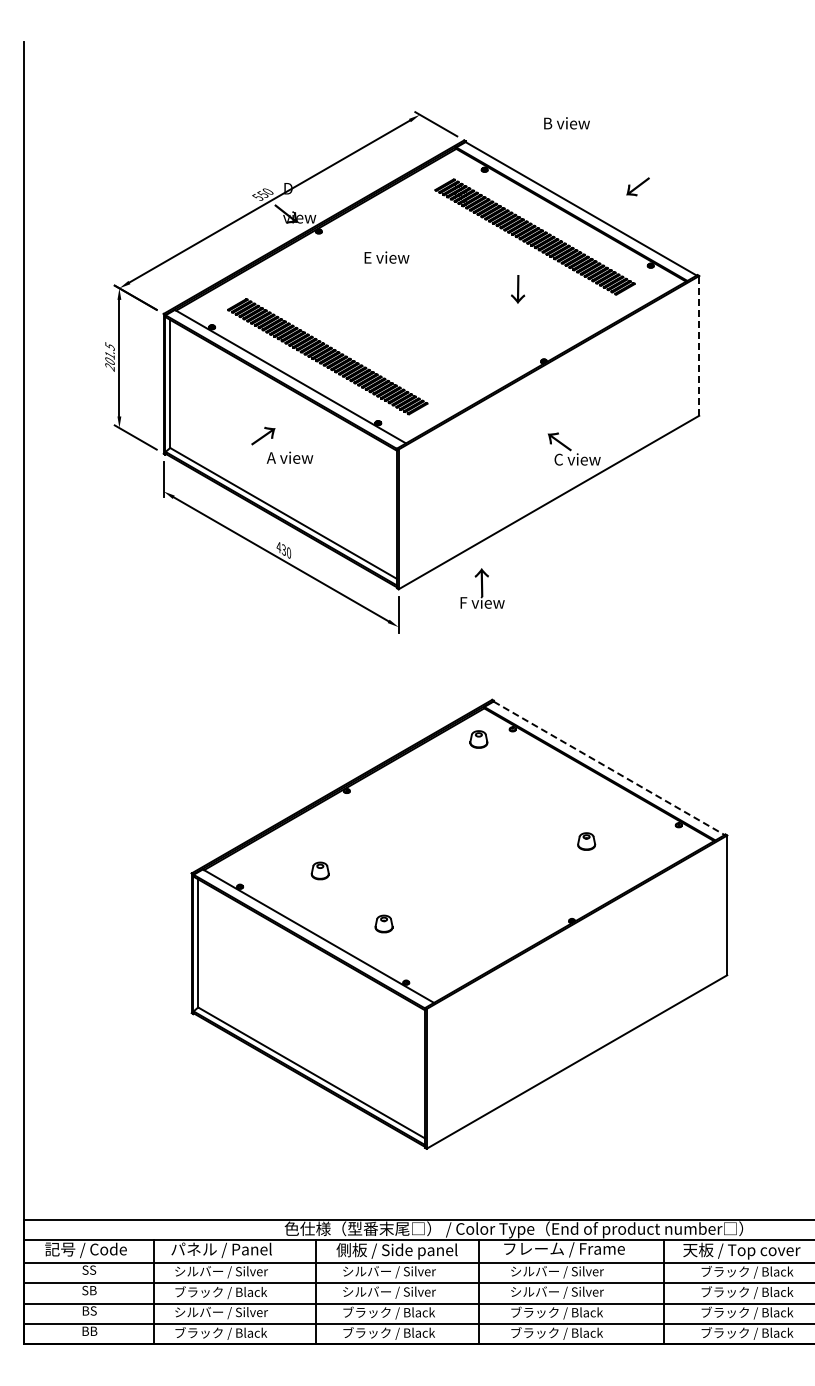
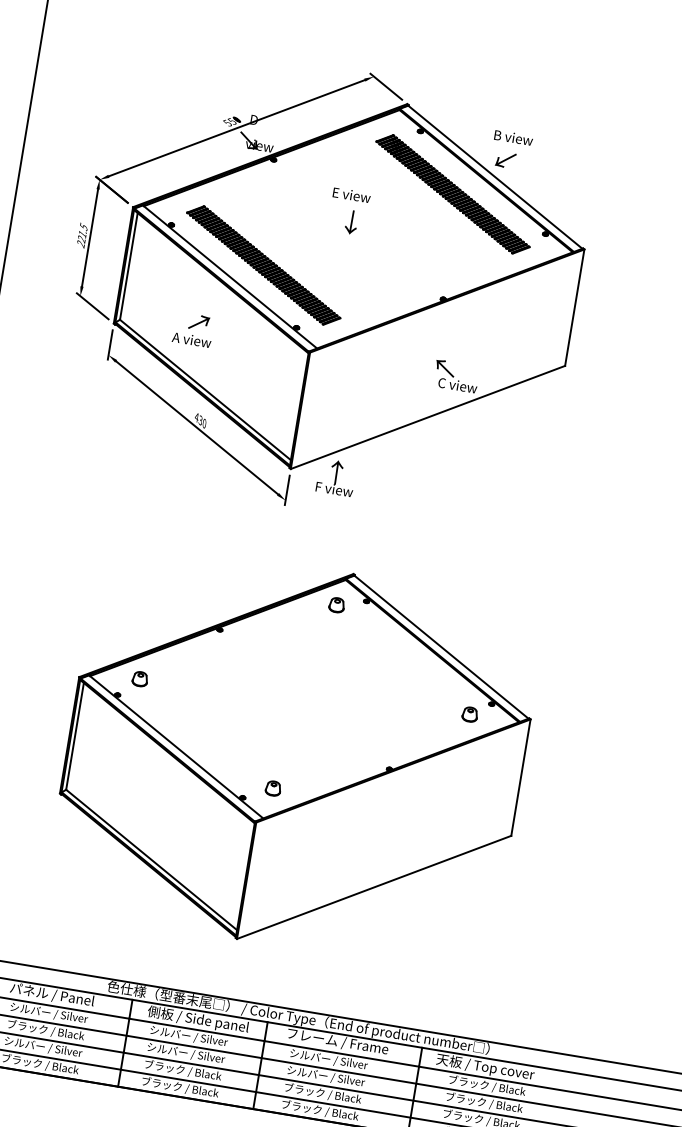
text: (566, 123) -> (513, 137), moved
text: (637, 186) -> (505, 159), moved
text: (386, 257) -> (351, 195), moved
text: (518, 289) -> (352, 222), moved
line: (699, 345) -> (575, 307), dashed -> solid
text: (109, 361) -> (81, 239), 201.5 -> 221.5
text: (289, 457) -> (191, 339), moved
text: (482, 588) -> (336, 477), moved
line: (609, 768) -> (441, 647), dashed -> solid
part: (586, 841) -> (470, 714), moved
part: (319, 870) -> (139, 678), moved
part: (383, 923) -> (272, 788), moved

